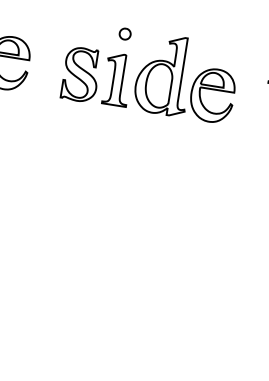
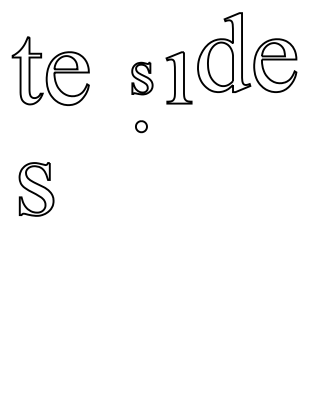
part: (125, 33) -> (141, 126), moved
part: (81, 74) -> (142, 78), size x0.6
part: (187, 78) -> (247, 52), moved

